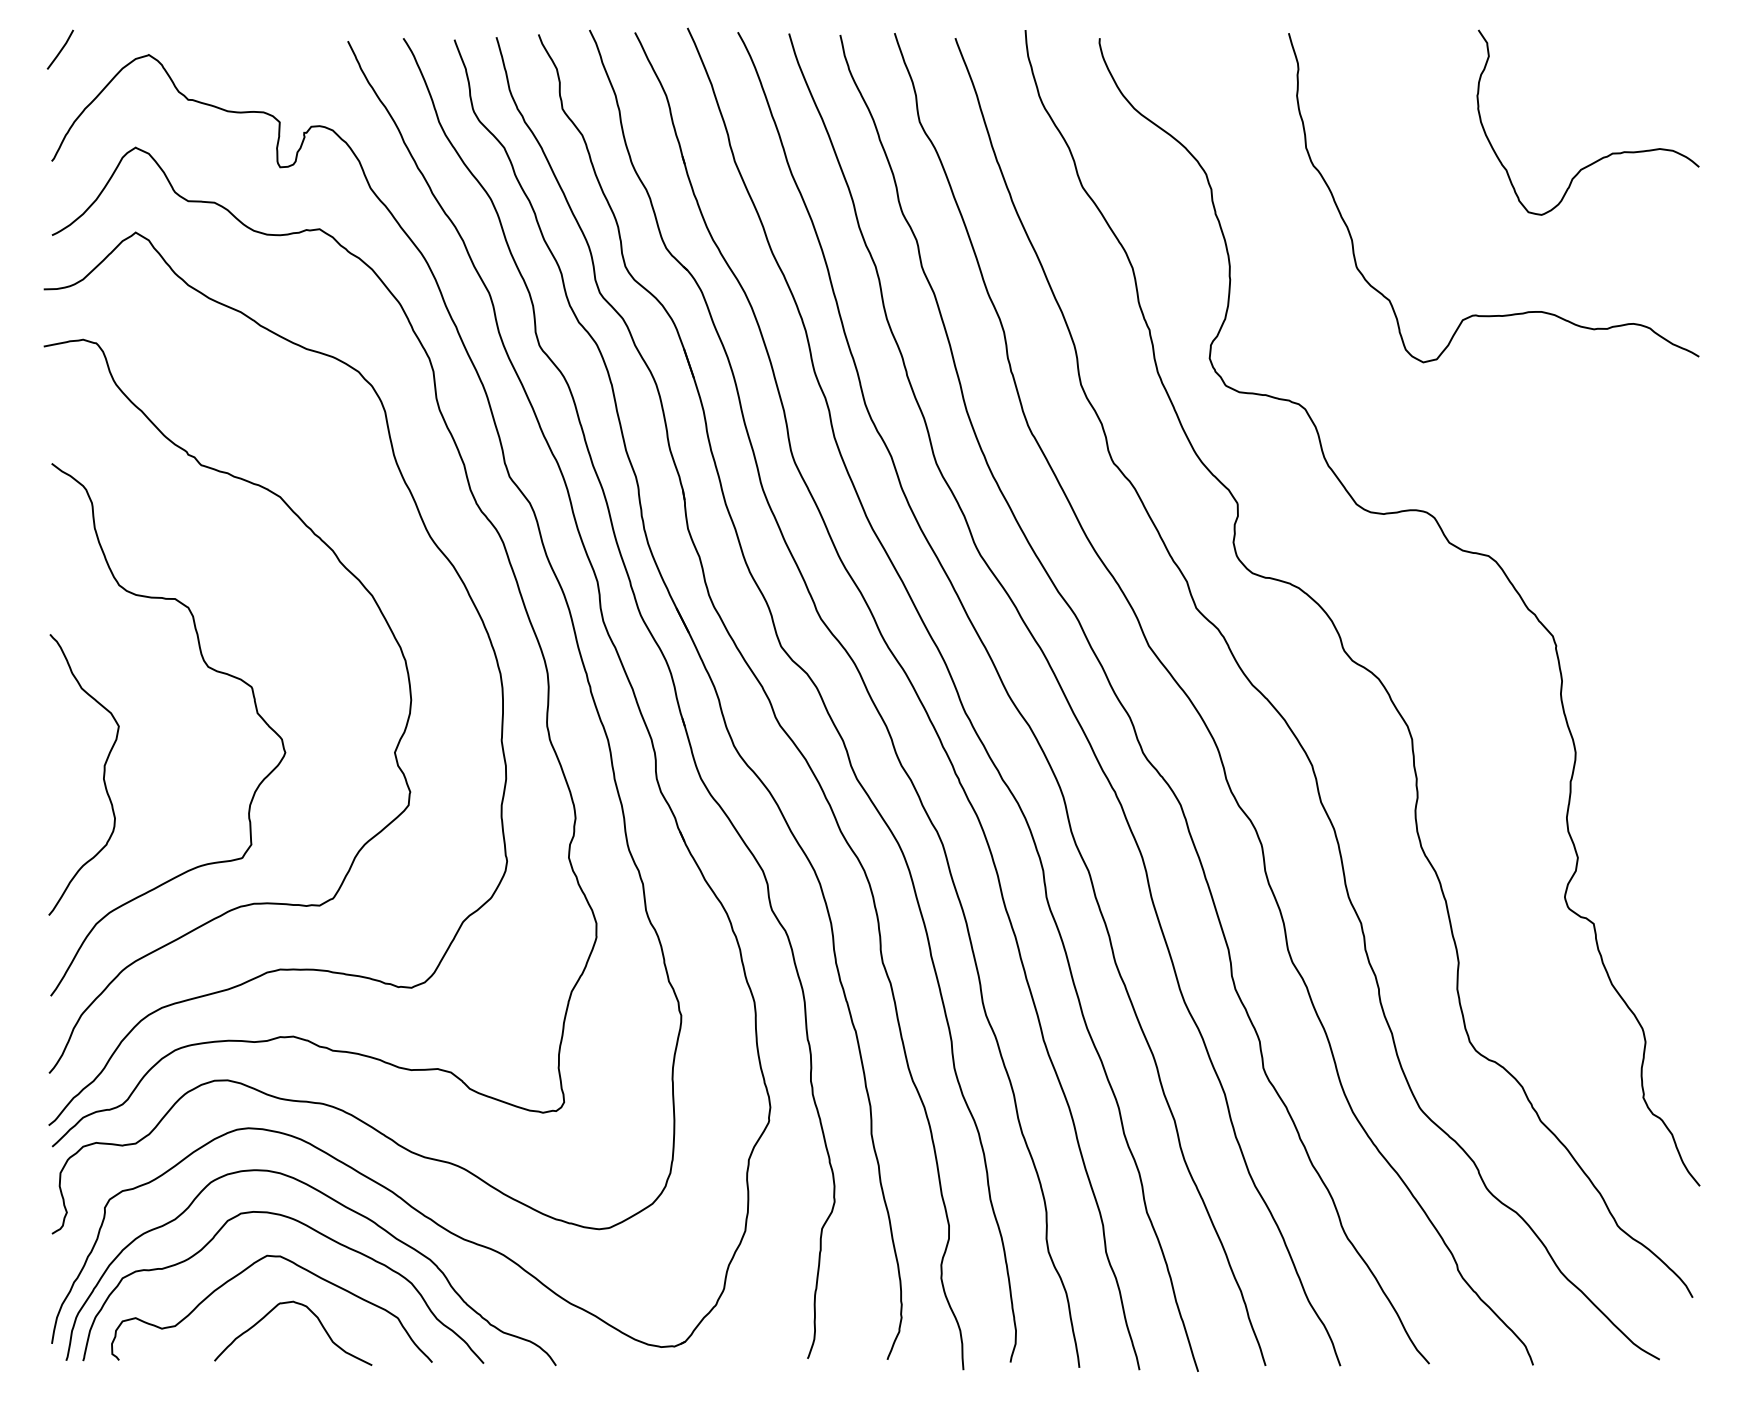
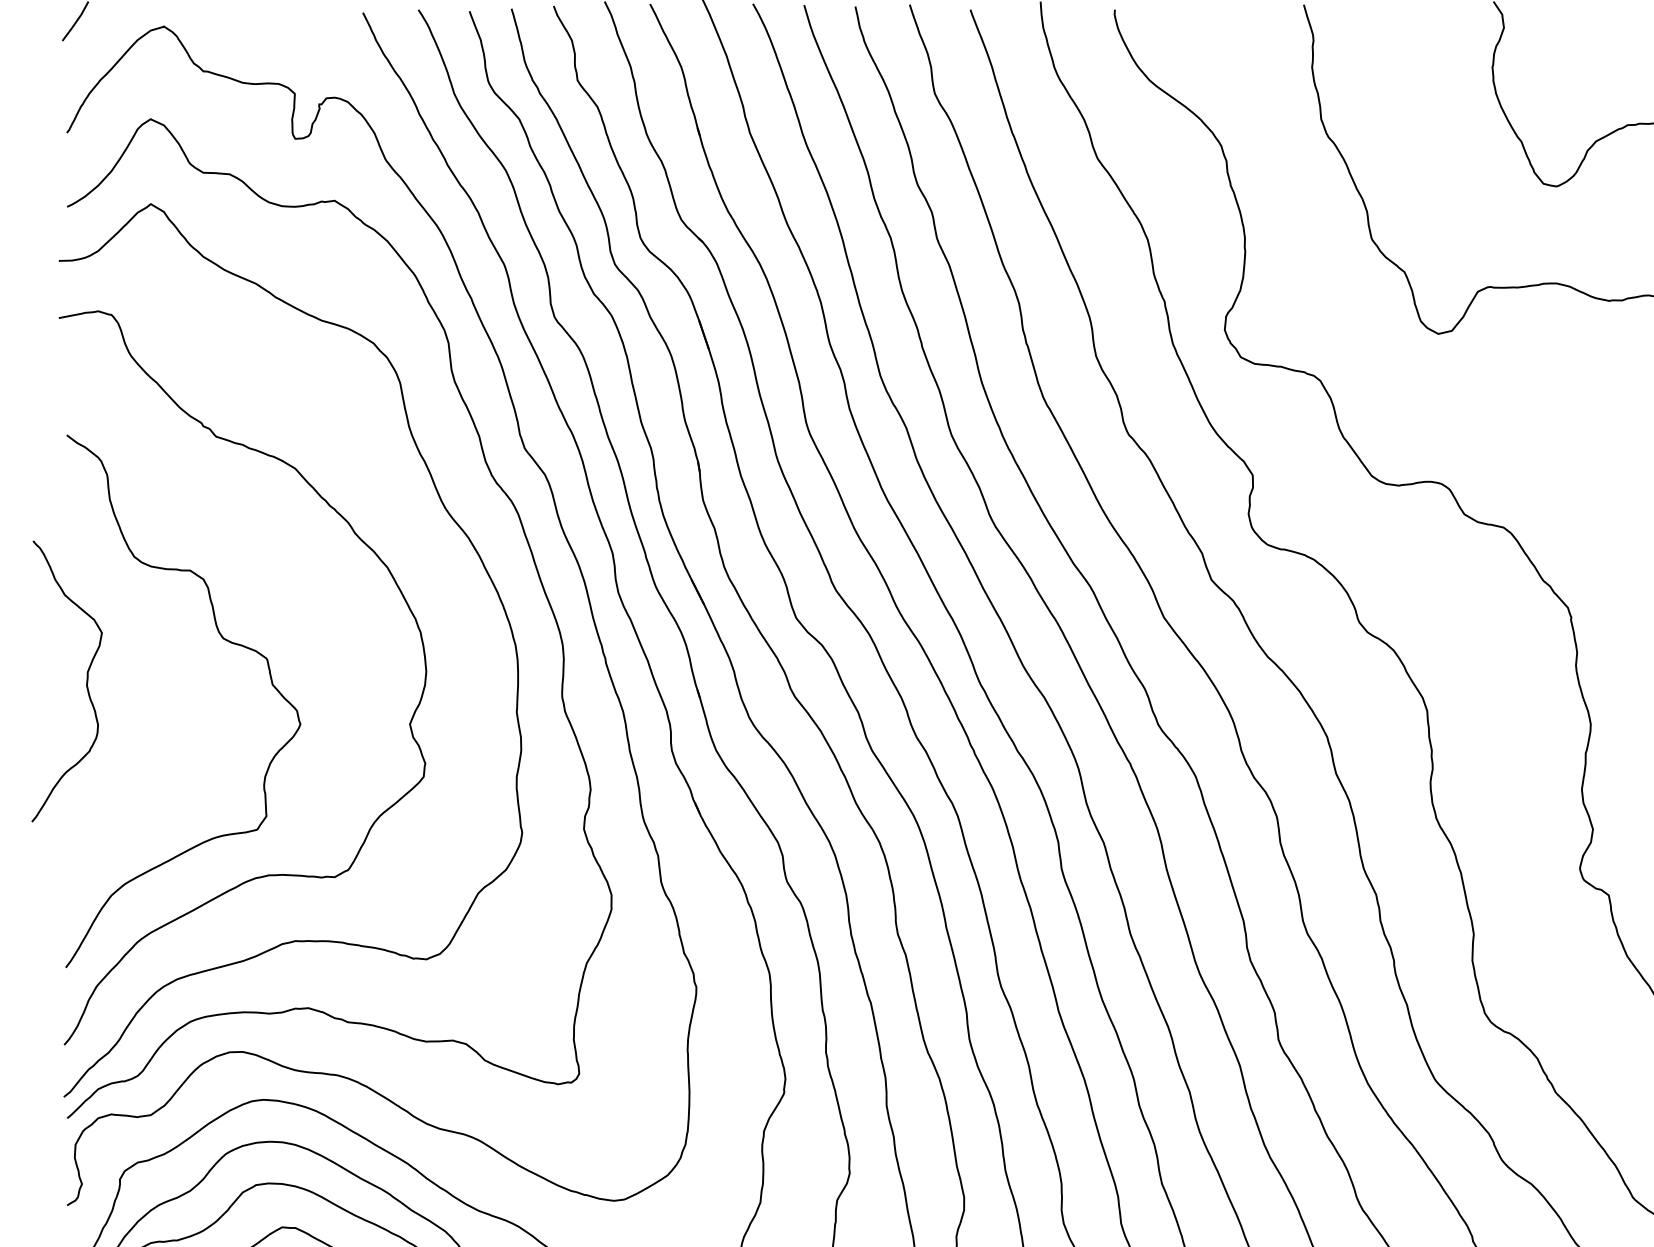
curve: (103, 774) -> (86, 681), moved

